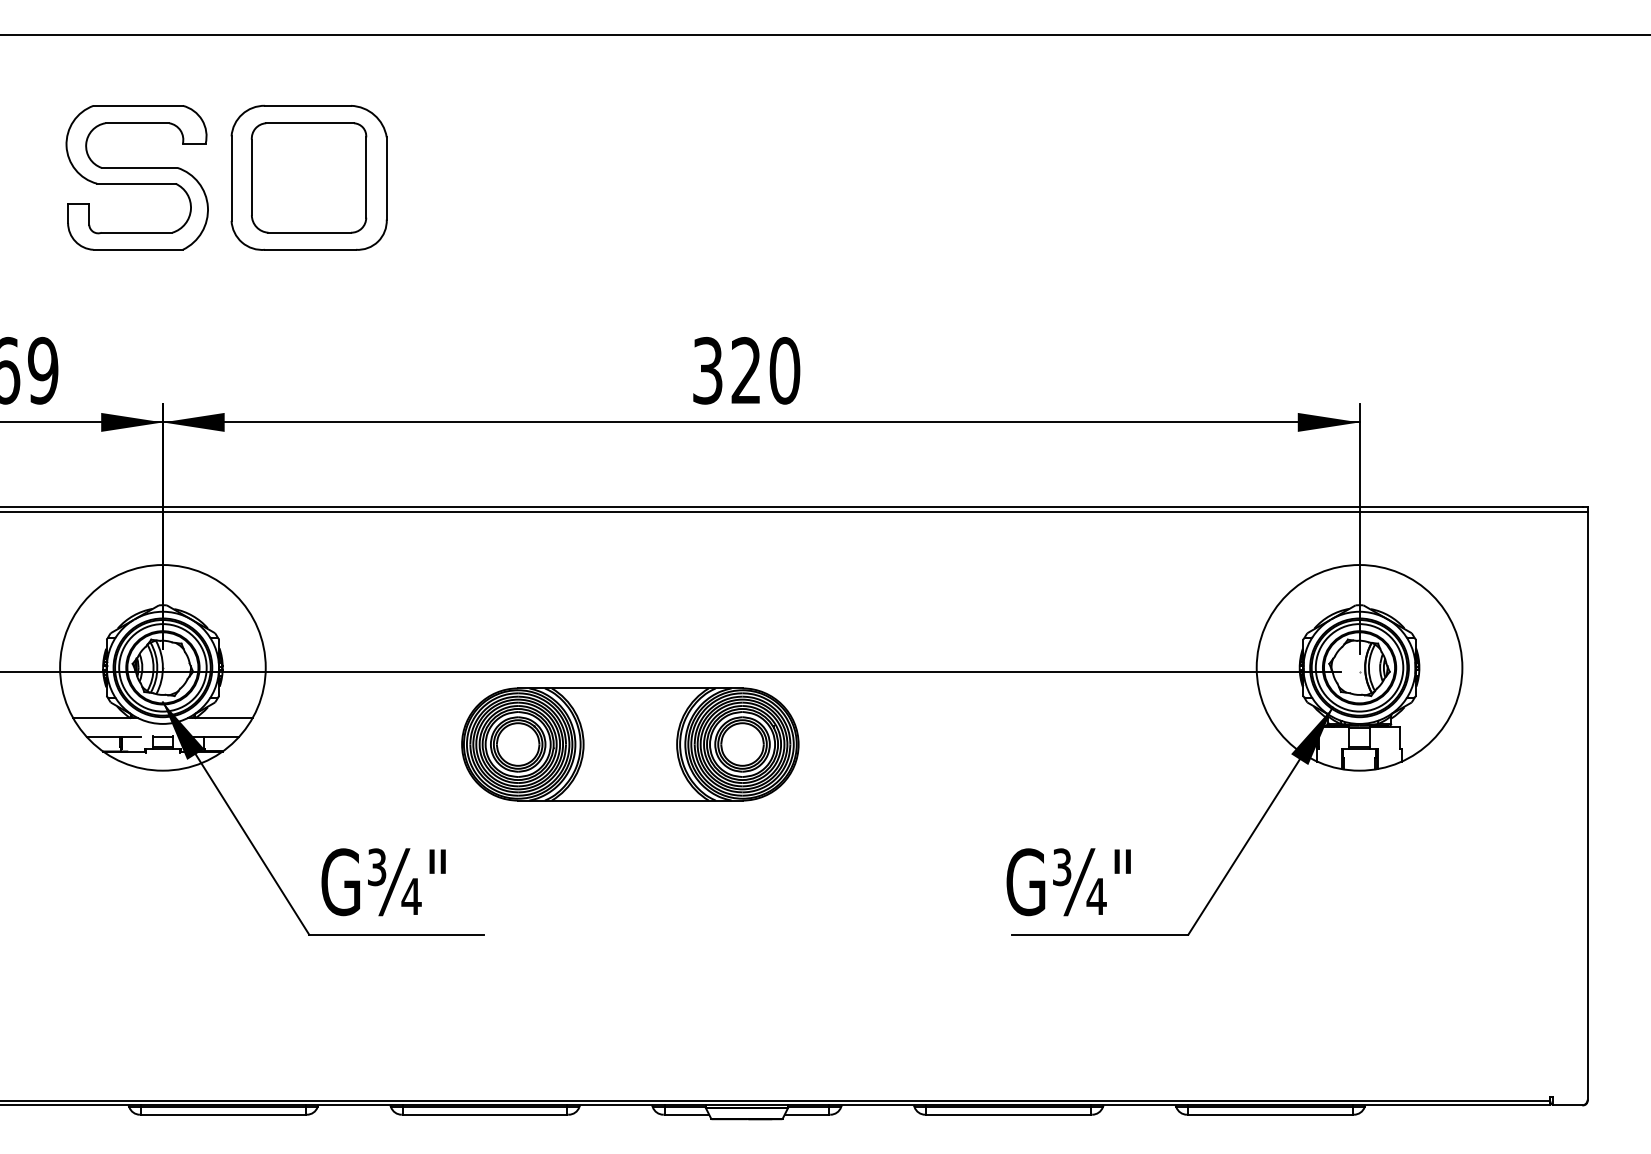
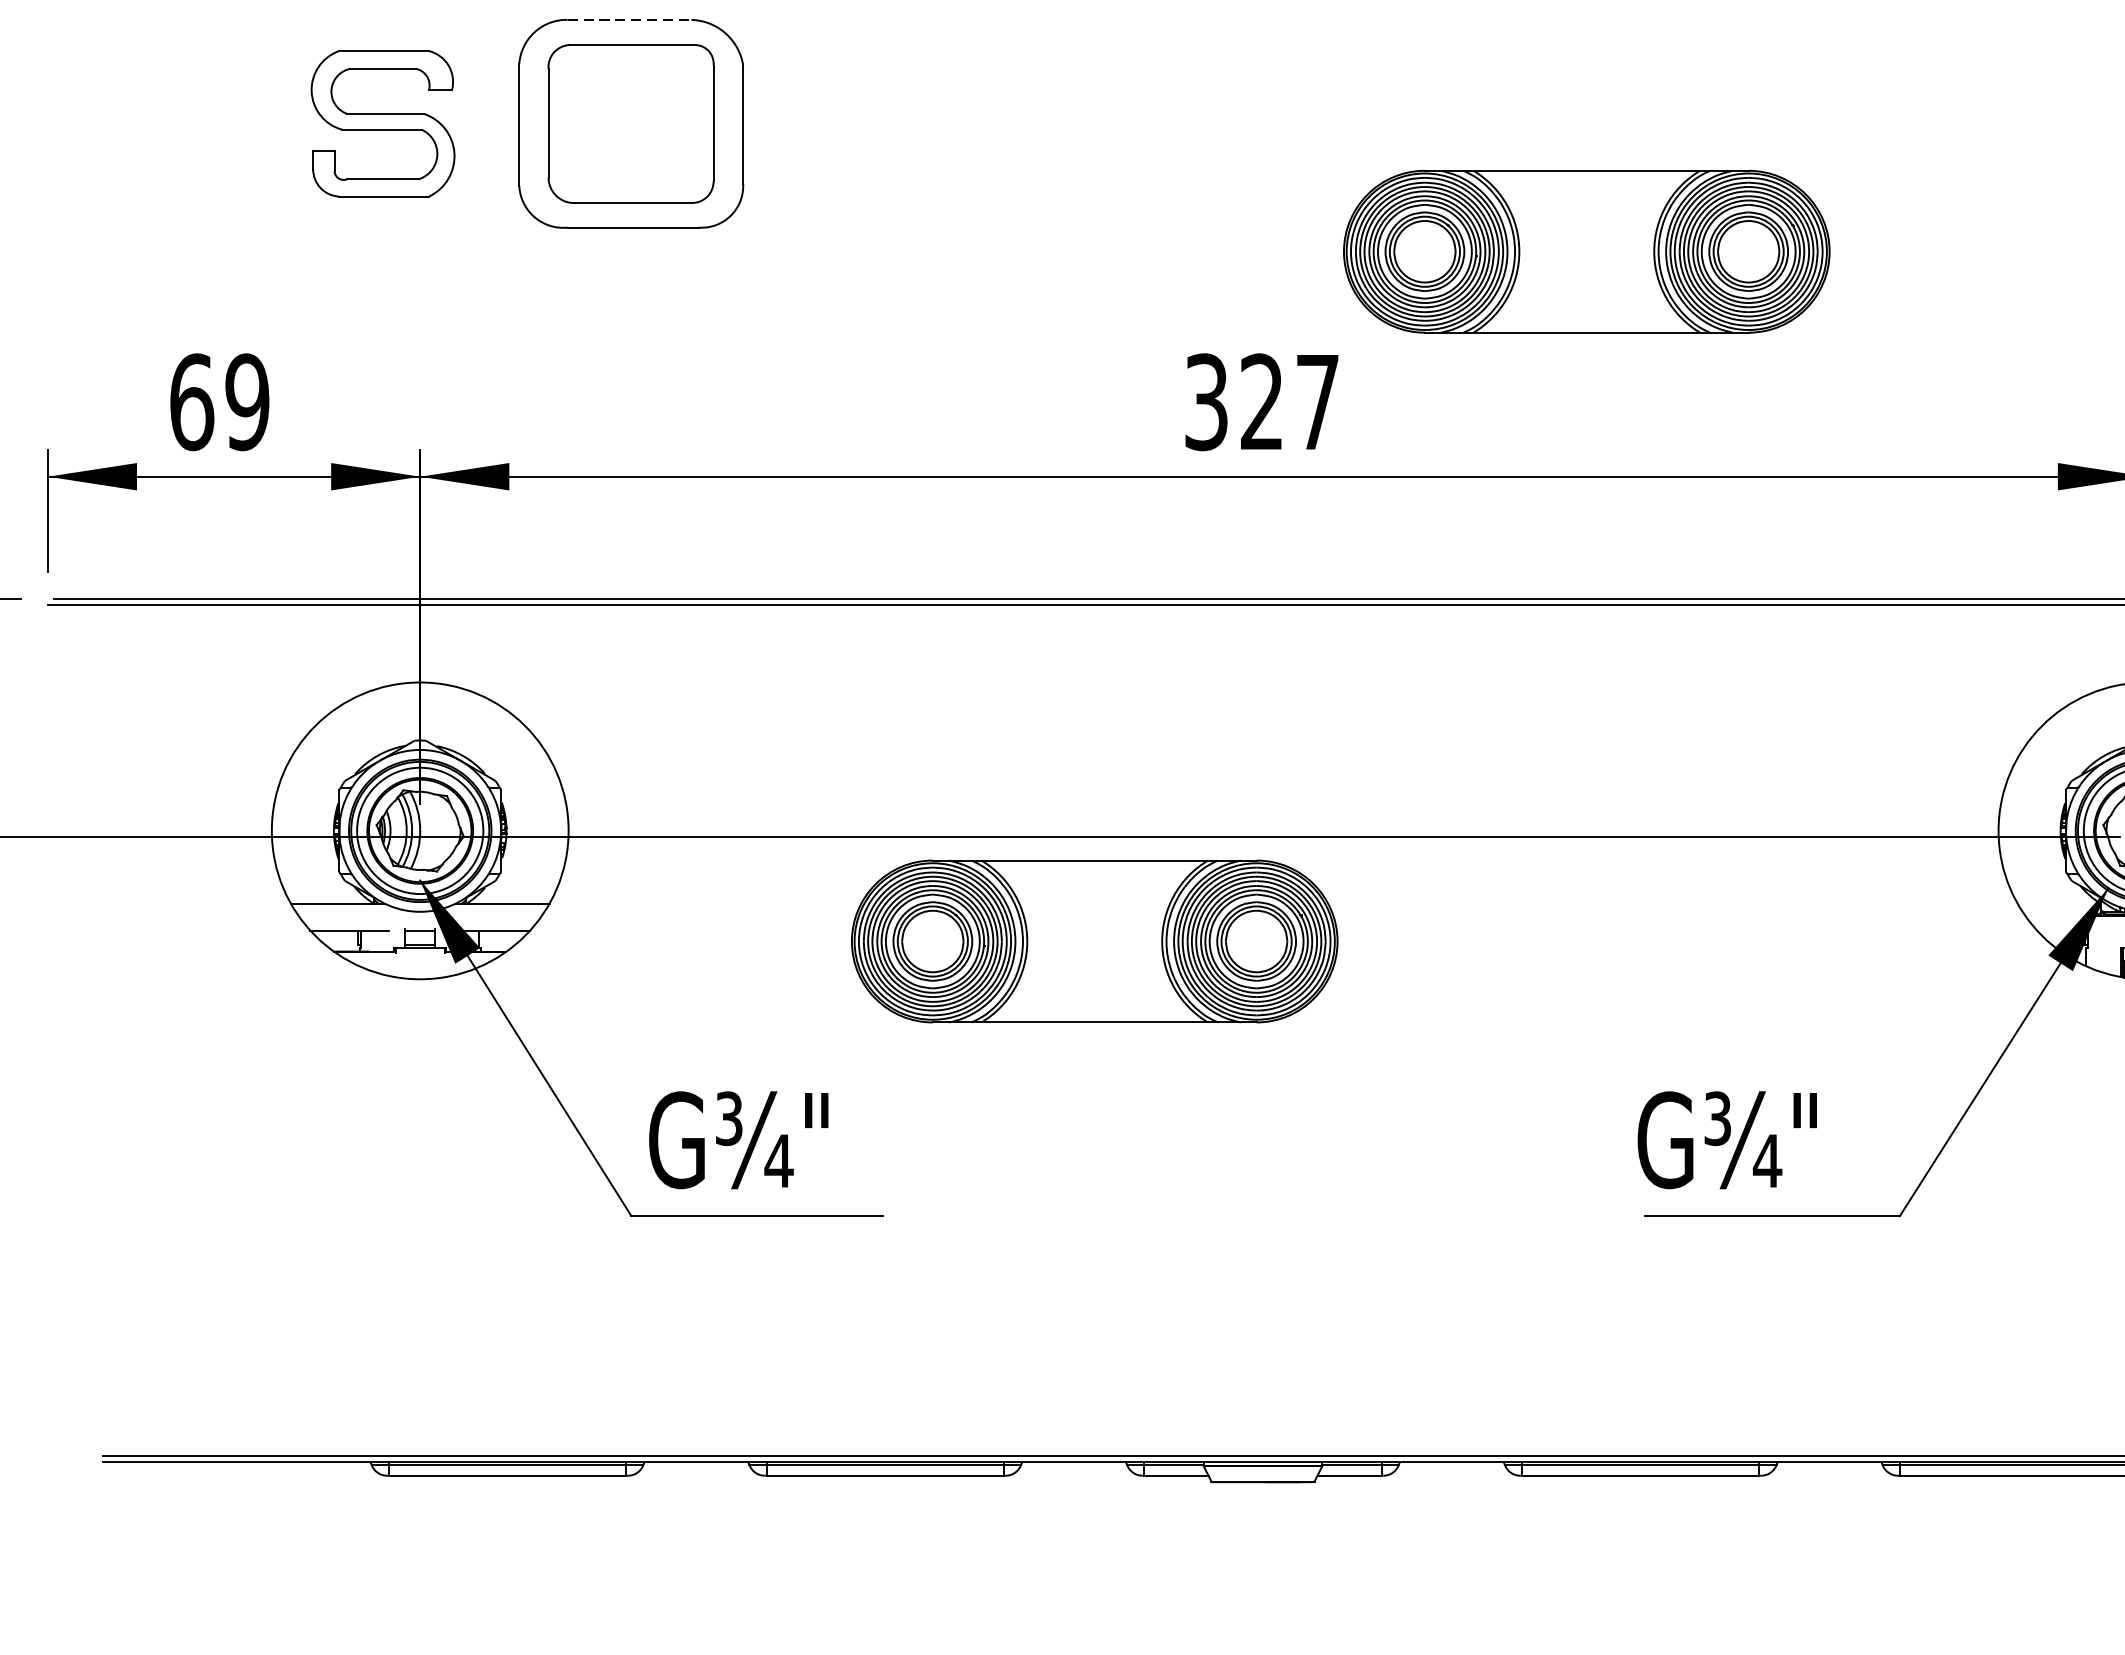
line: (307, 105) -> (628, 19), solid -> dashed
part: (136, 177) -> (382, 123), size x0.7
part: (971, 266) -> (1587, 251), added
text: (784, 370) -> (1317, 401), 320 -> 327

